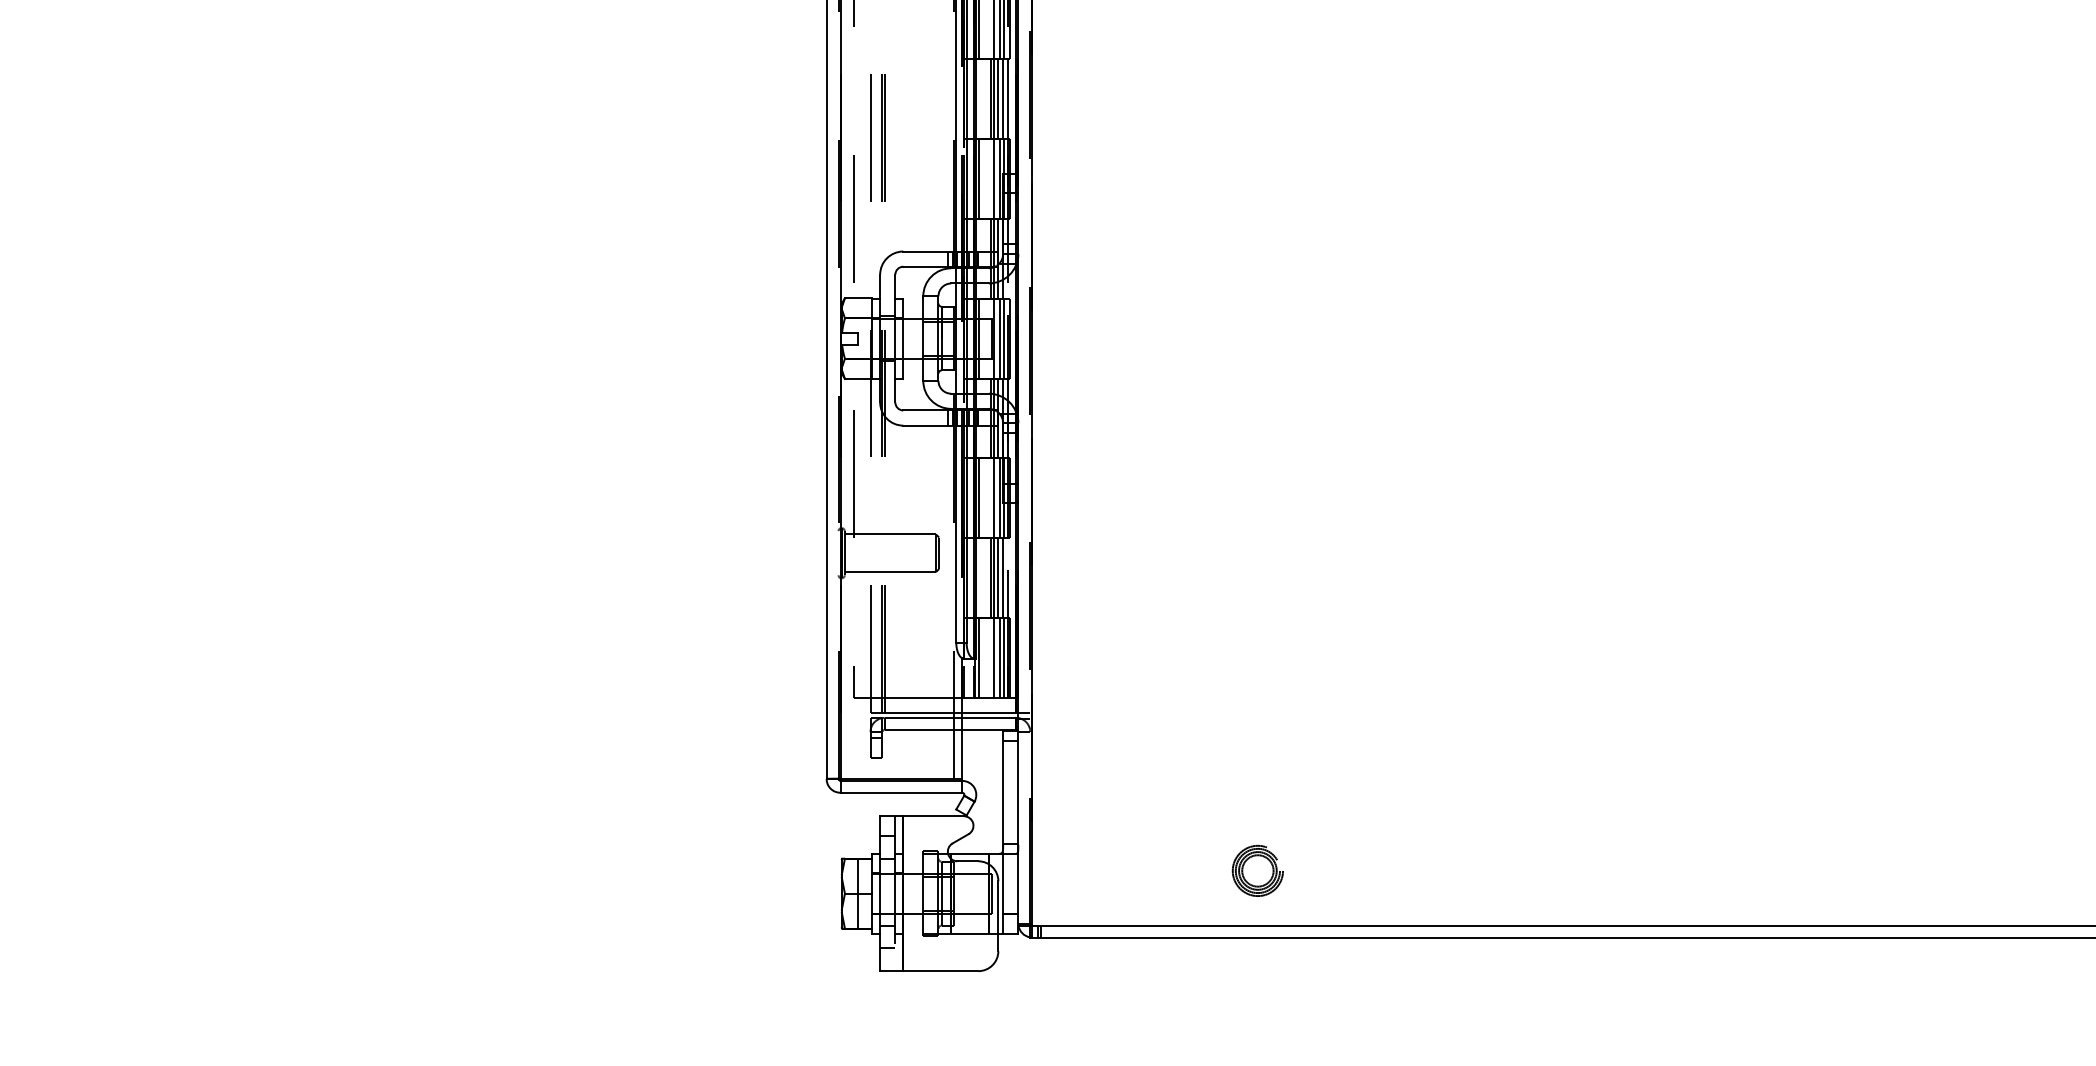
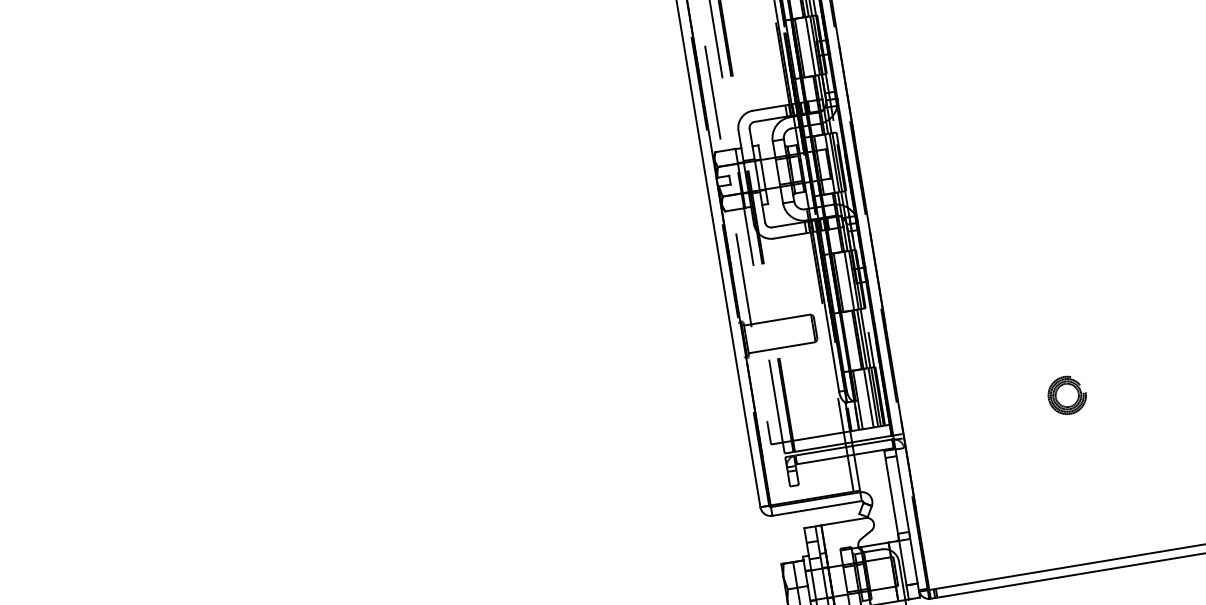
part: (1257, 870) -> (1066, 395), moved

